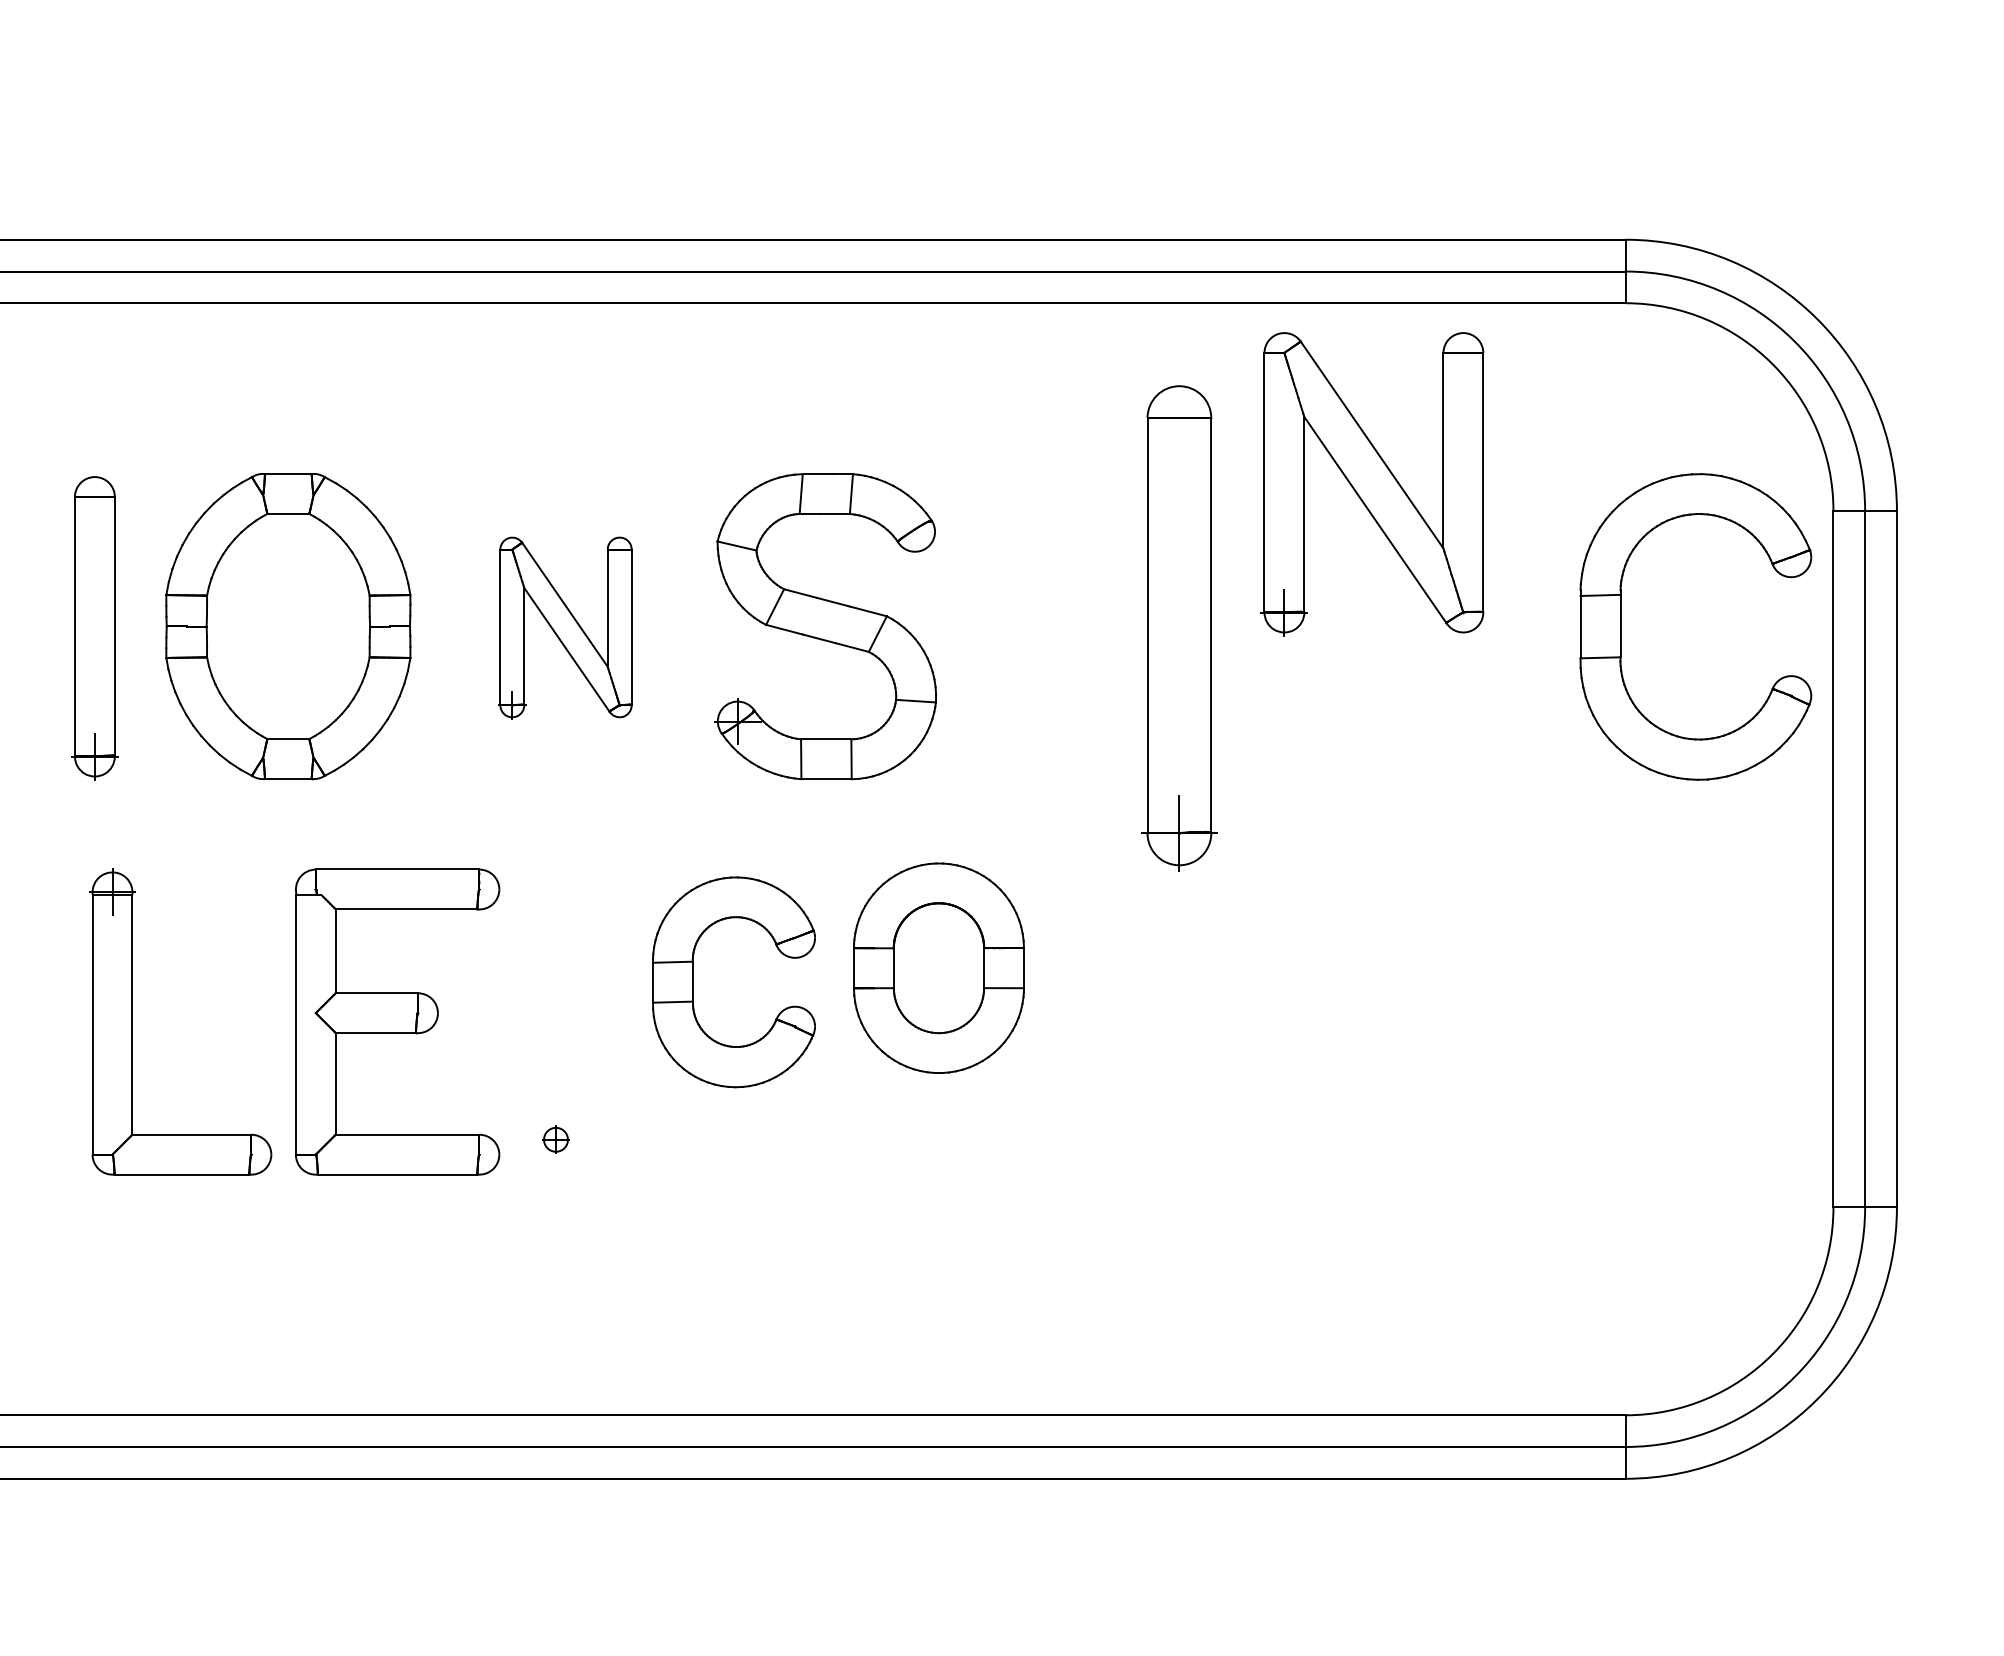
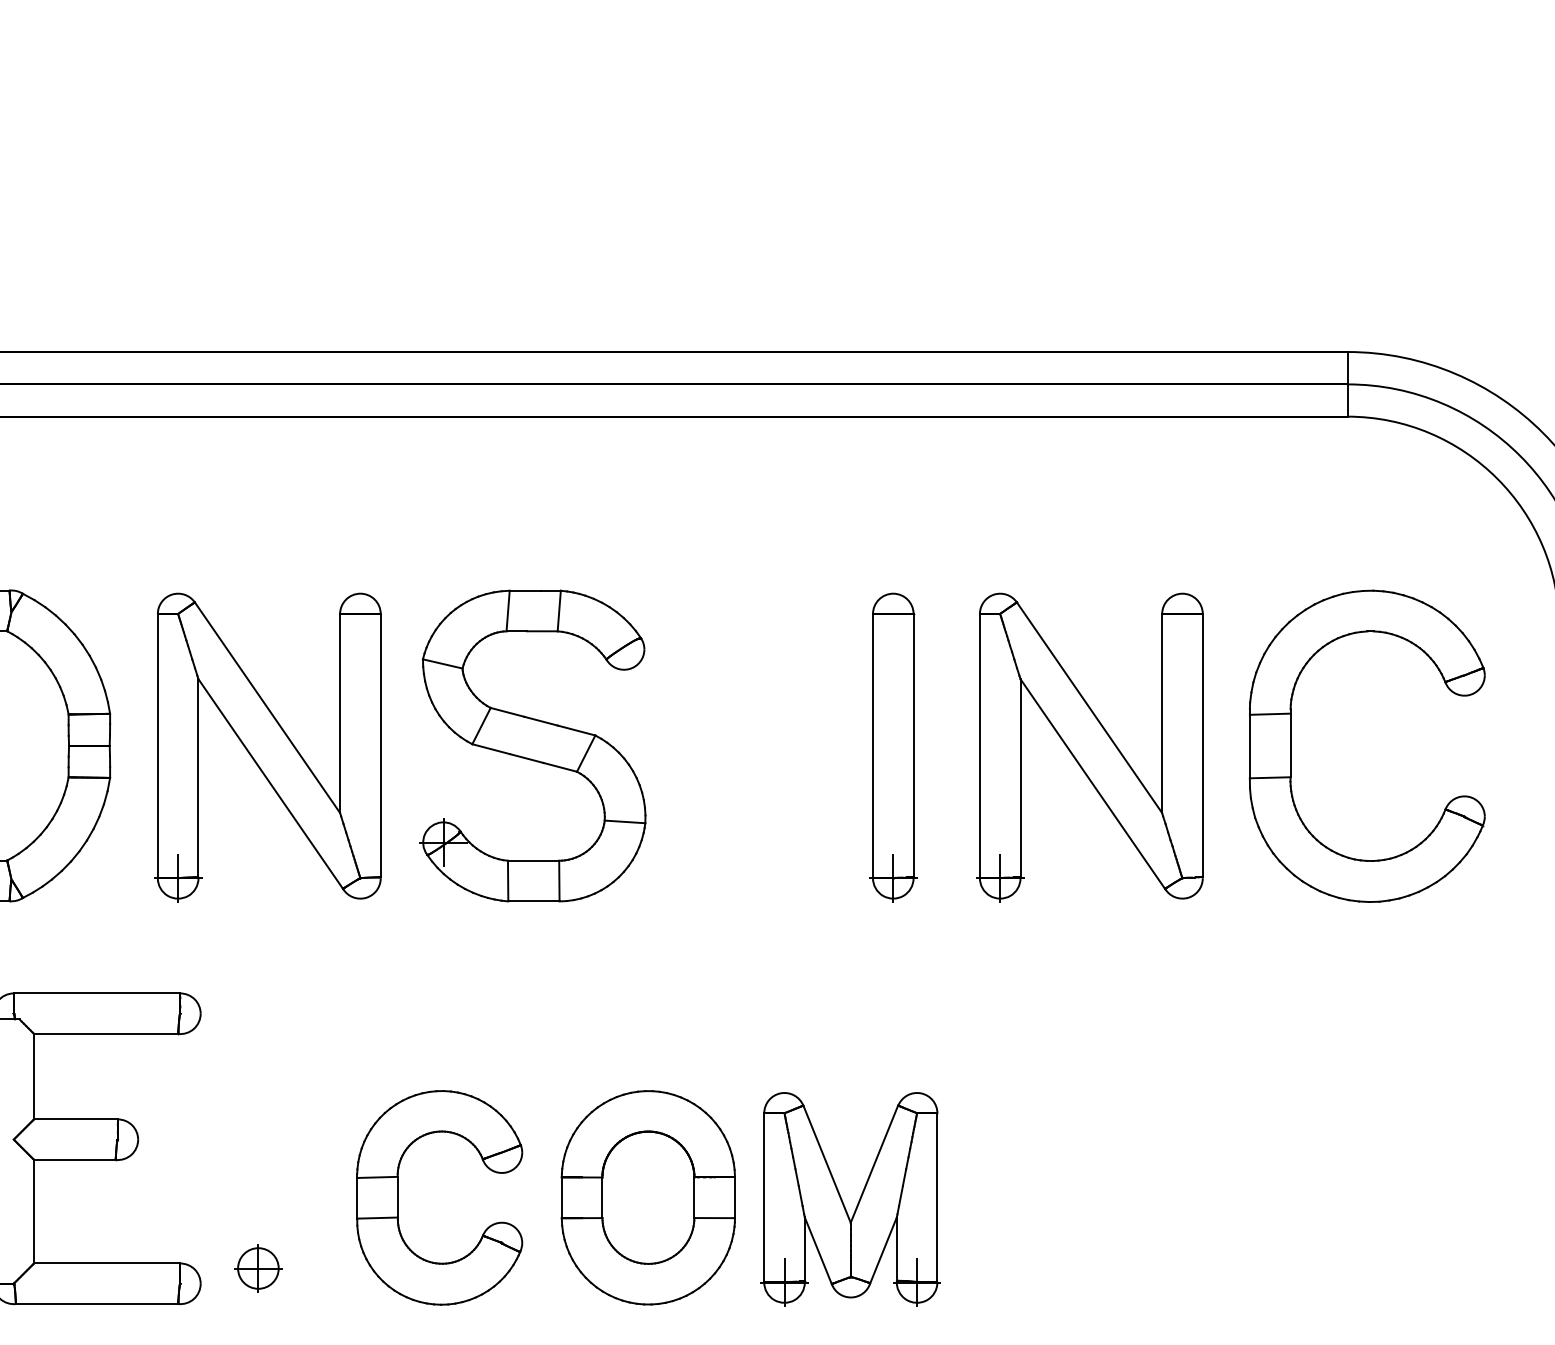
part: (1372, 484) -> (1089, 747), moved
part: (1621, 626) -> (1291, 745), moved
part: (564, 628) -> (267, 747), size x1.67
part: (1179, 628) -> (893, 747), size x0.62
part: (938, 967) -> (647, 1197), moved
part: (693, 982) -> (398, 1198), moved
part: (1130, 1074) -> (843, 1202), added
part: (555, 1139) -> (257, 1268), size x1.67

